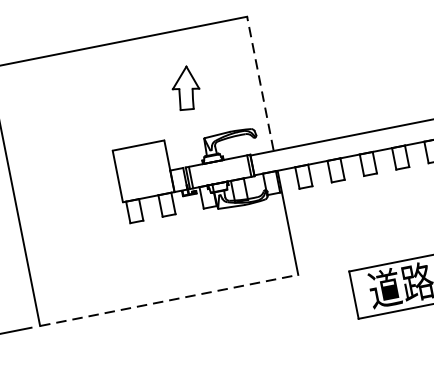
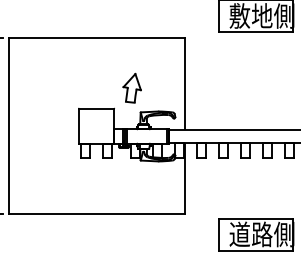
line: (259, 83) -> (184, 83), dashed -> solid
part: (184, 87) -> (131, 87), moved
line: (170, 300) -> (97, 214), dashed -> solid

